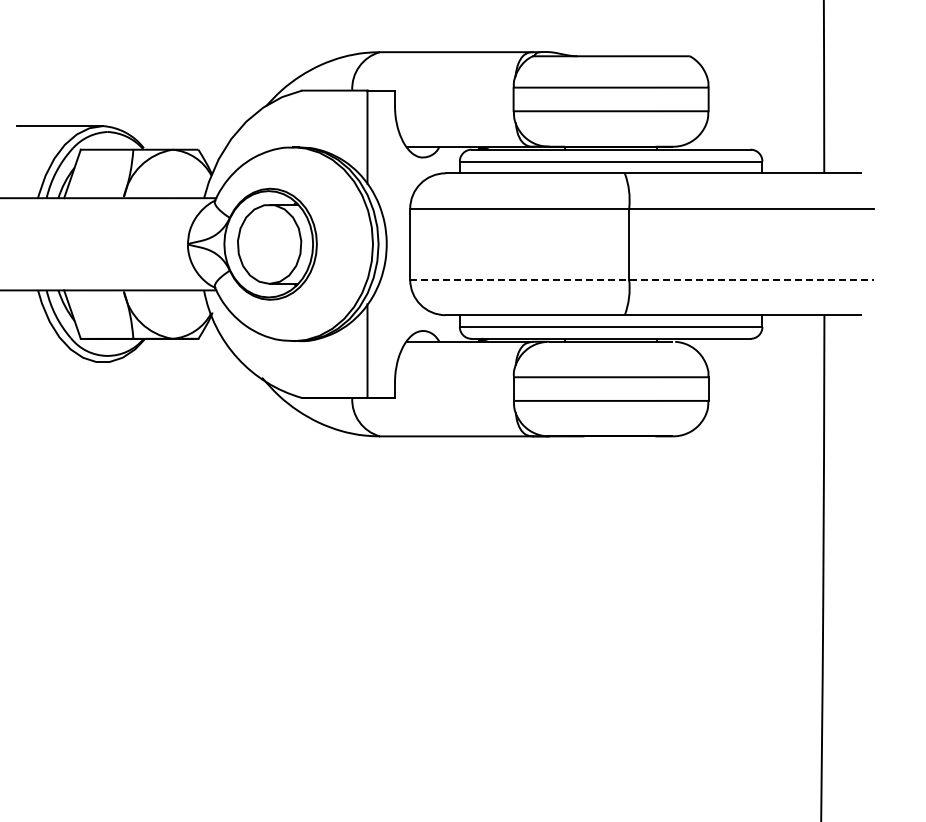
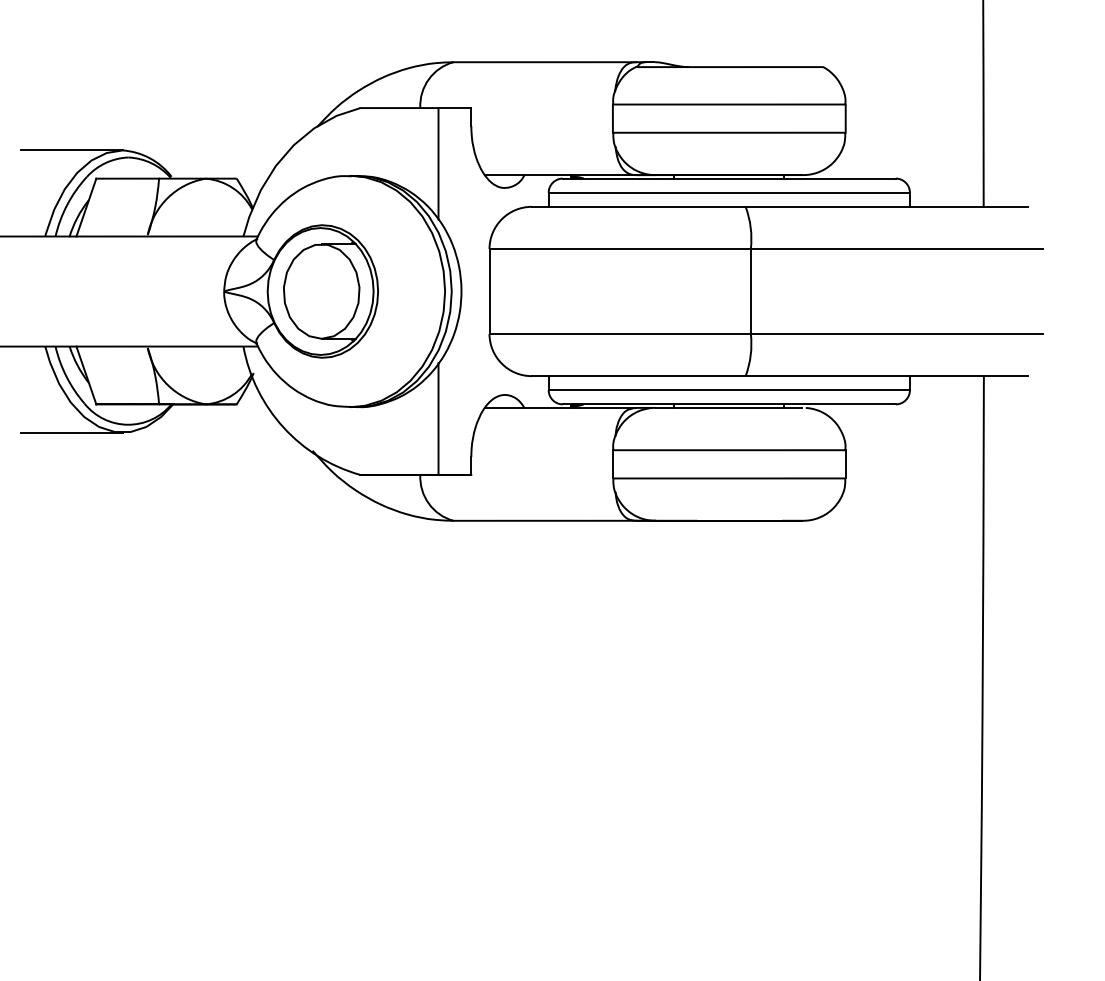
line: (642, 279) -> (766, 333), dashed -> solid
line: (59, 362) -> (70, 432), added

